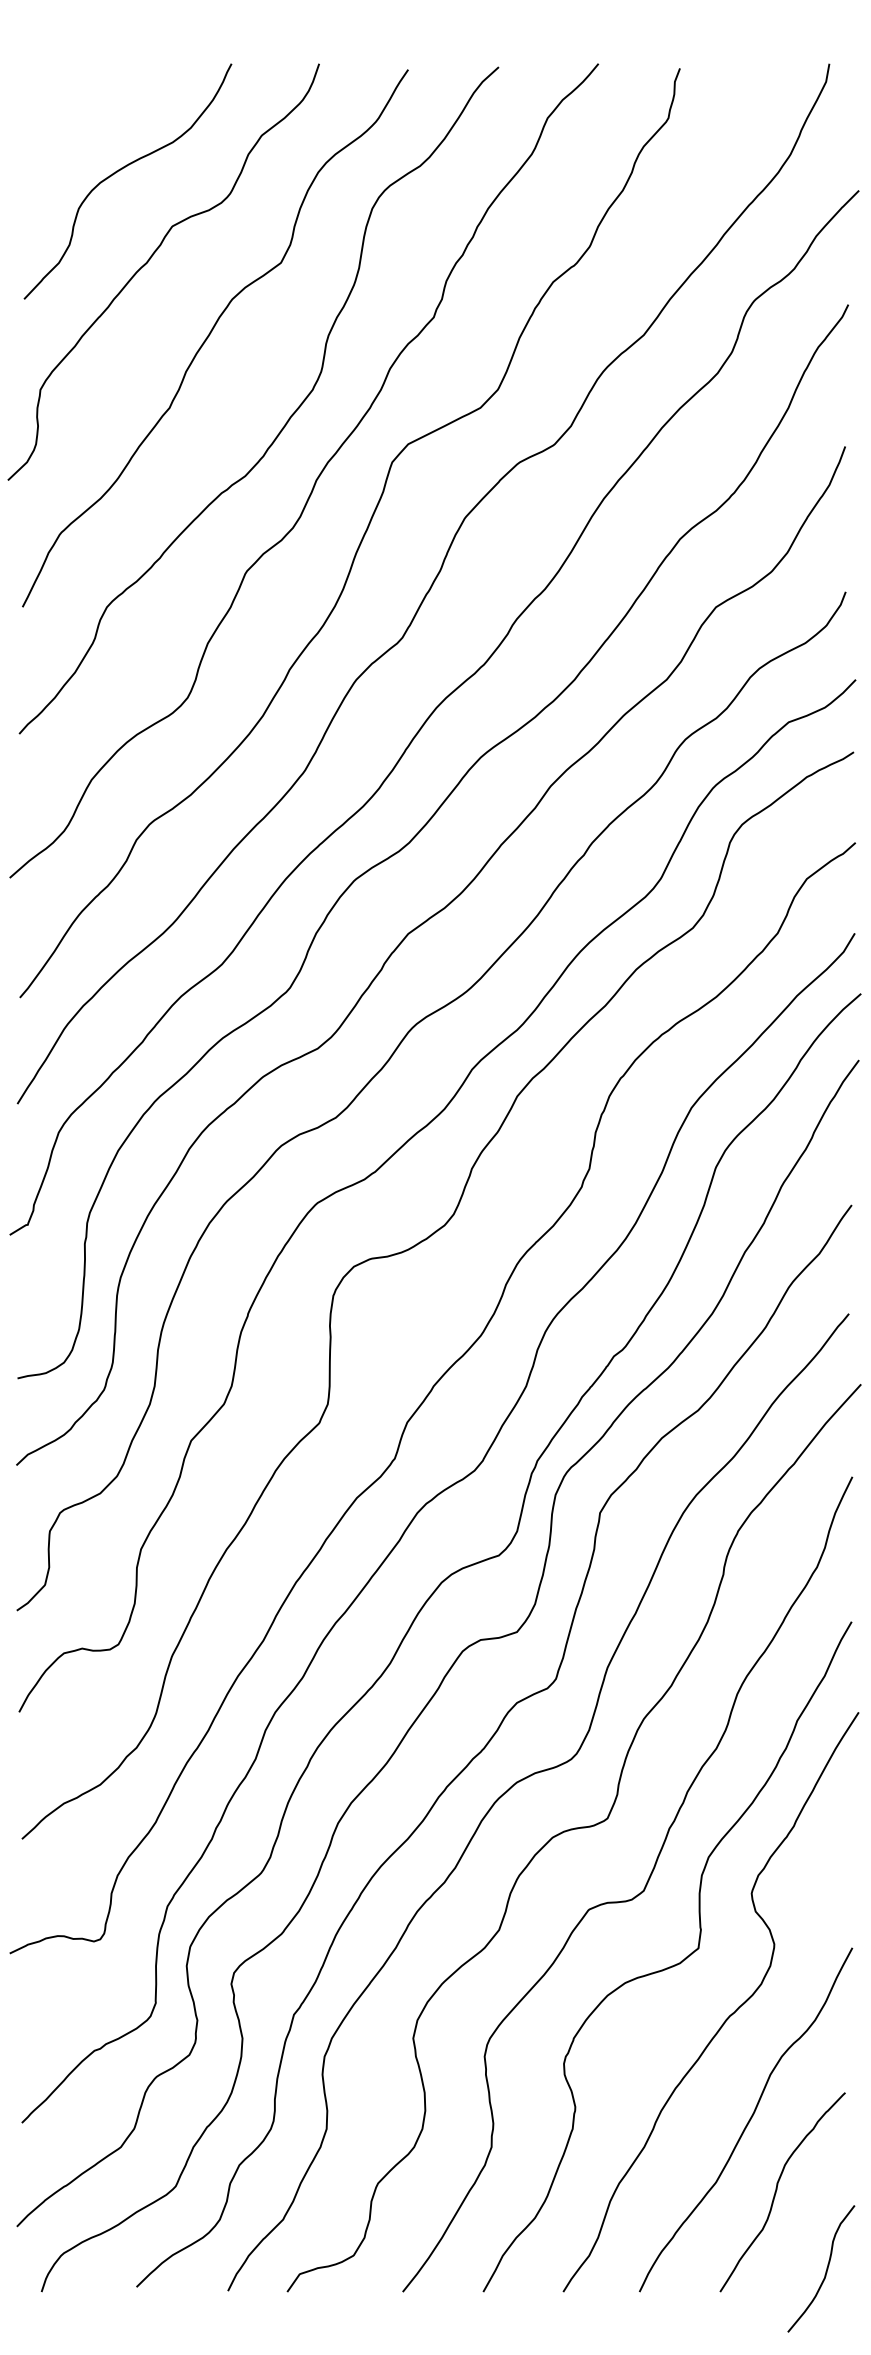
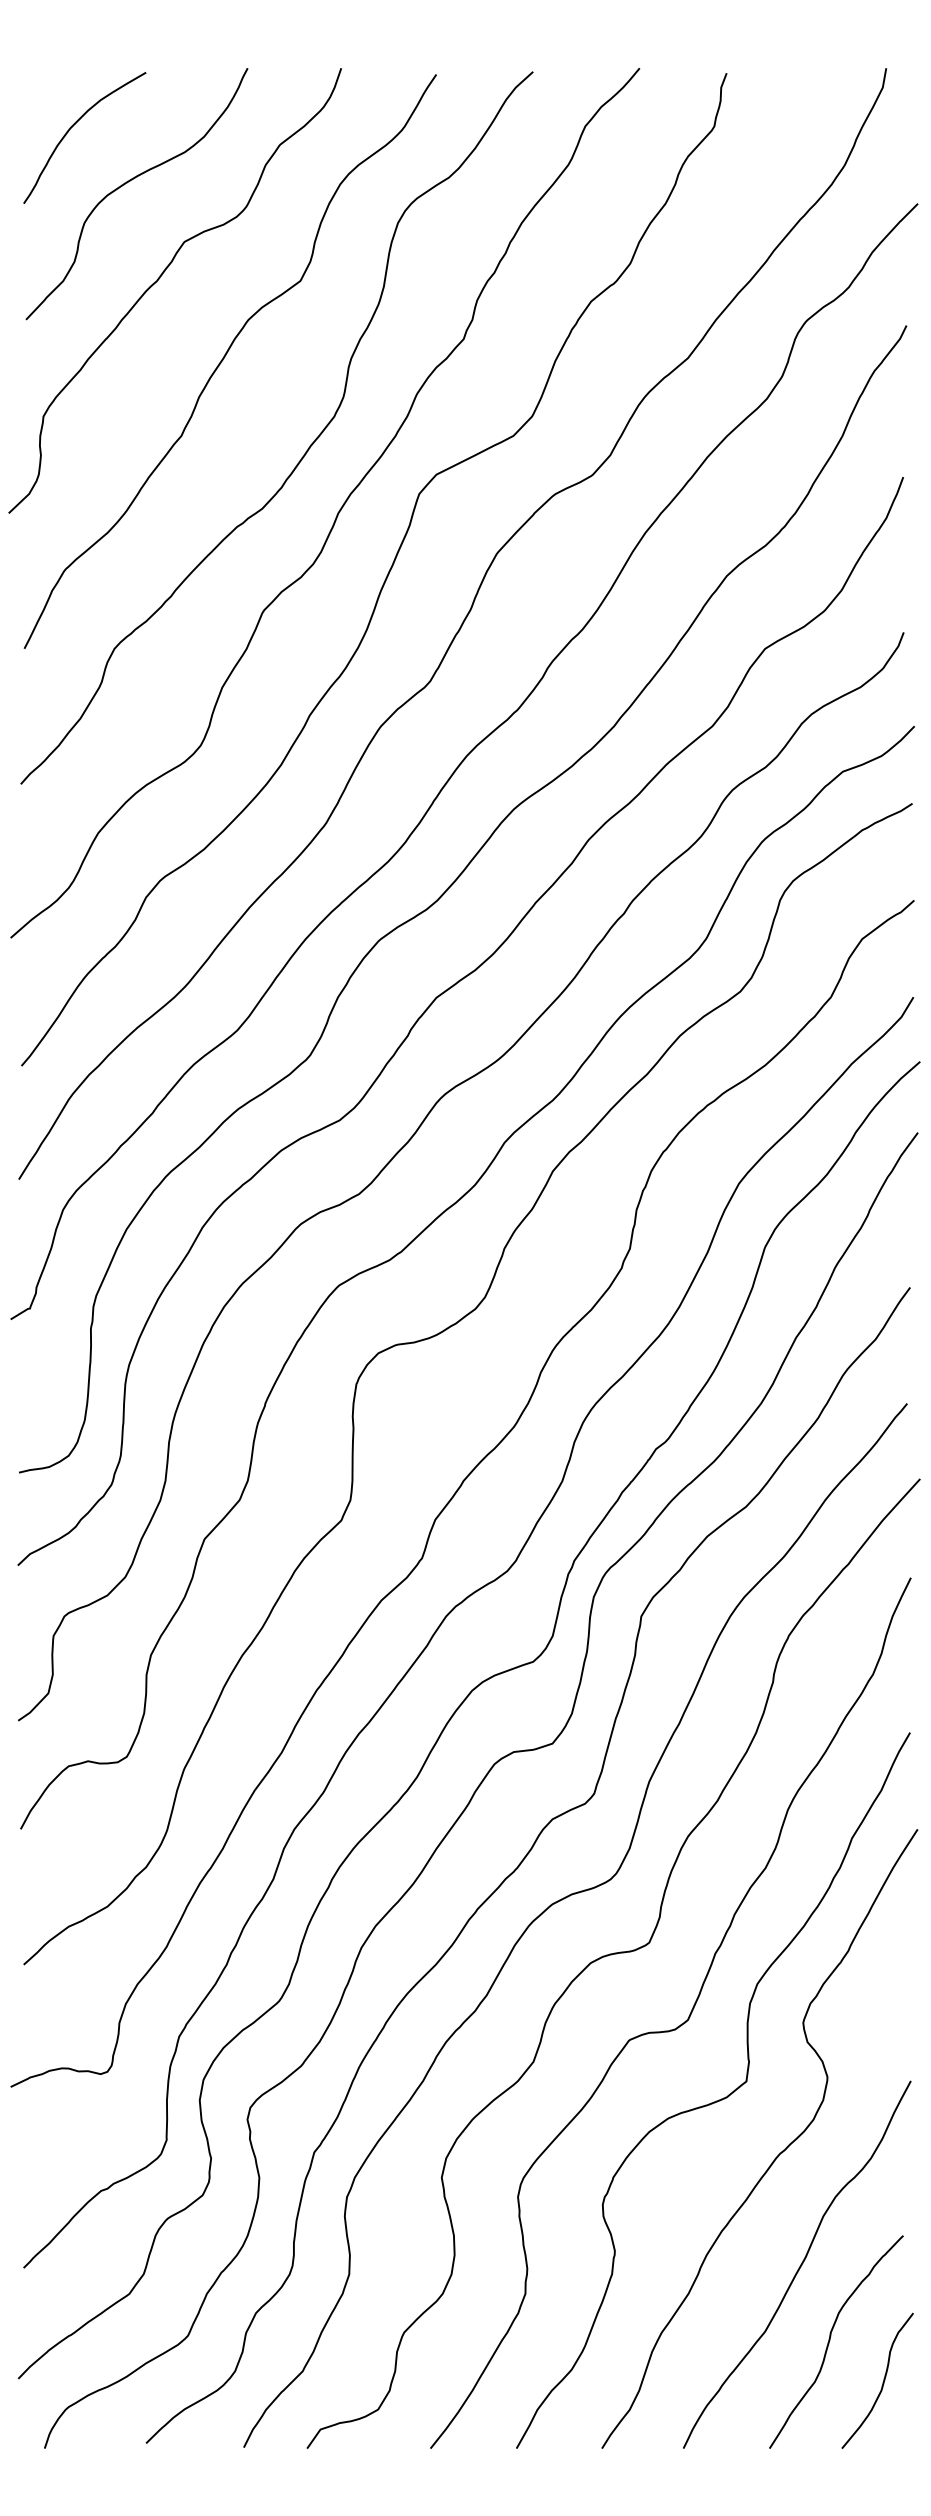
curve: (68, 118) -> (73, 126), added
curve: (825, 2270) -> (882, 2382), moved

